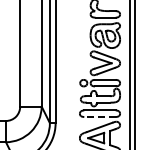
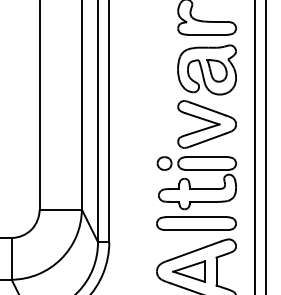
line: (100, 116) -> (197, 229), dashed -> solid

